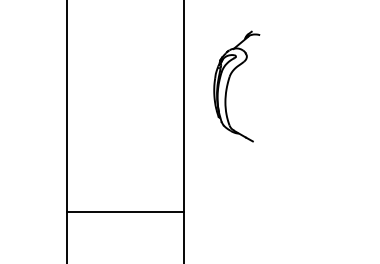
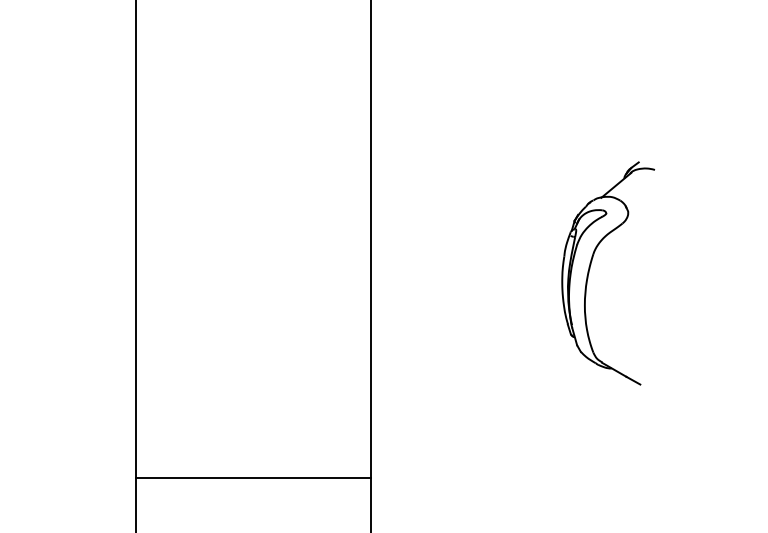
part: (228, 85) -> (591, 271), moved
line: (125, 211) -> (253, 477), moved

